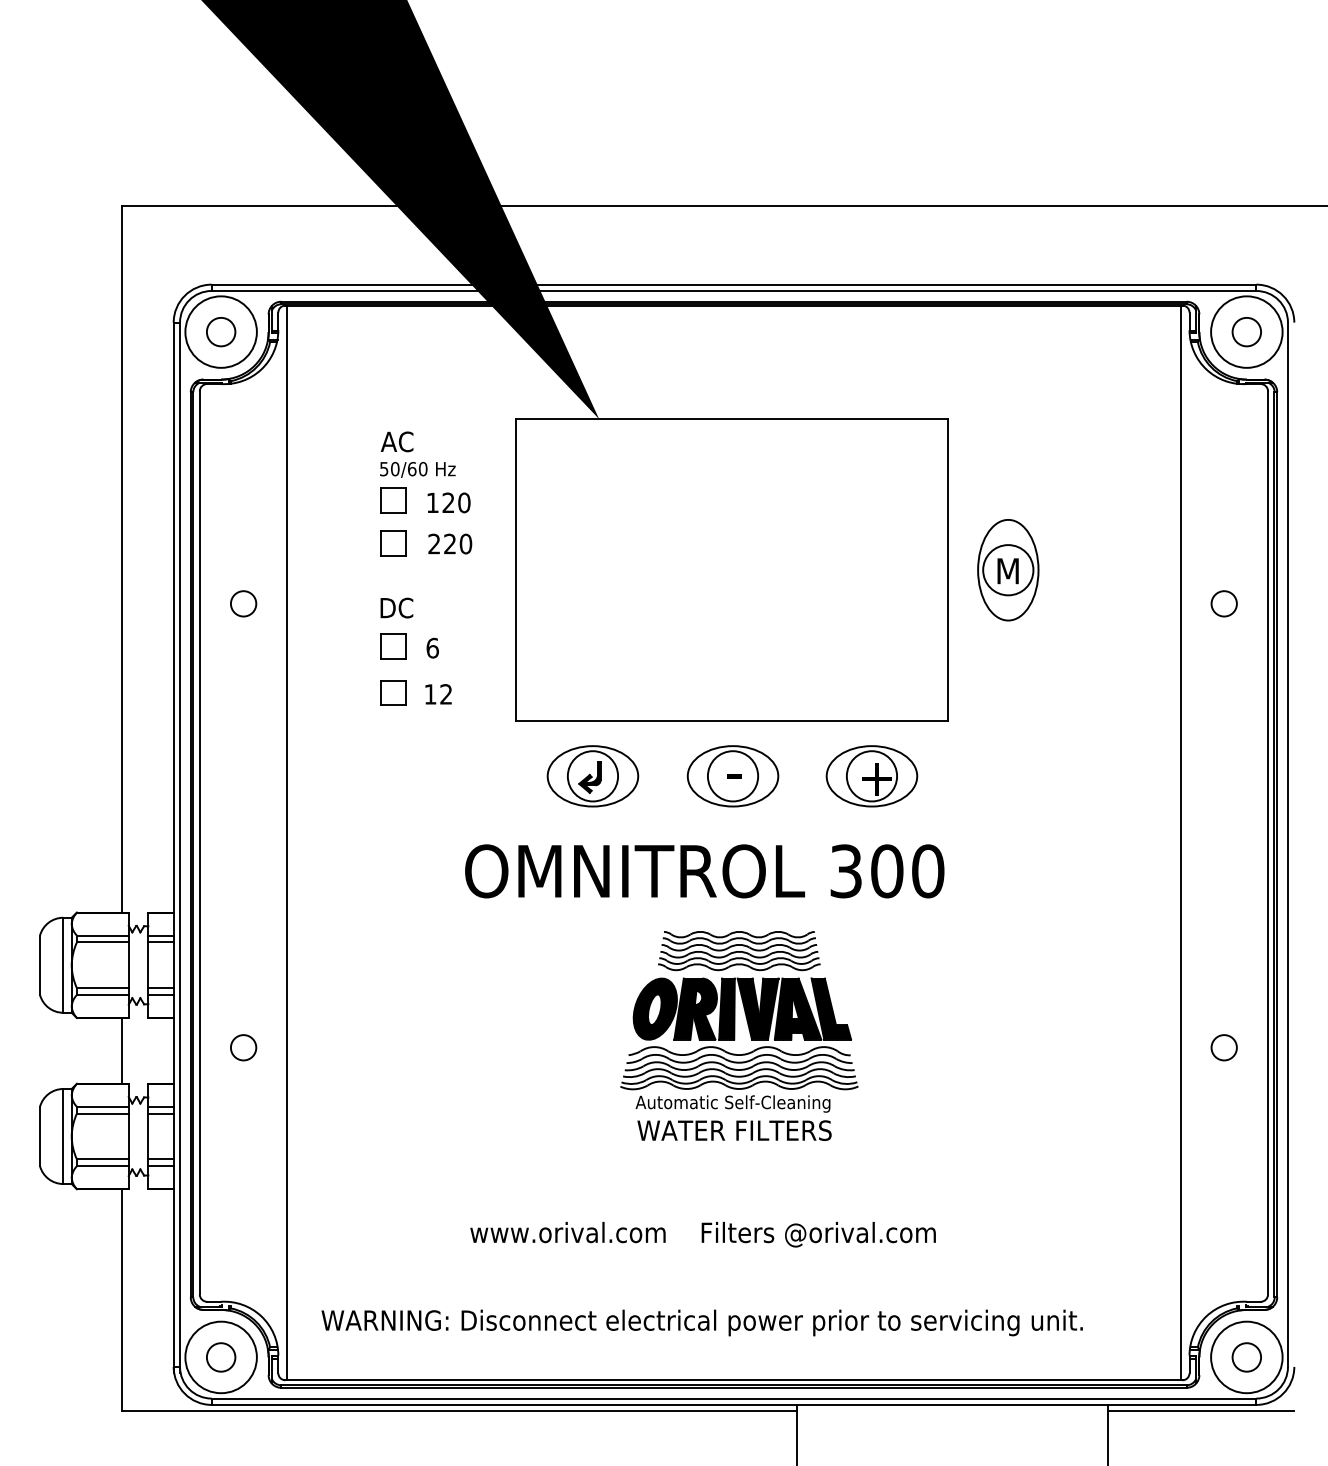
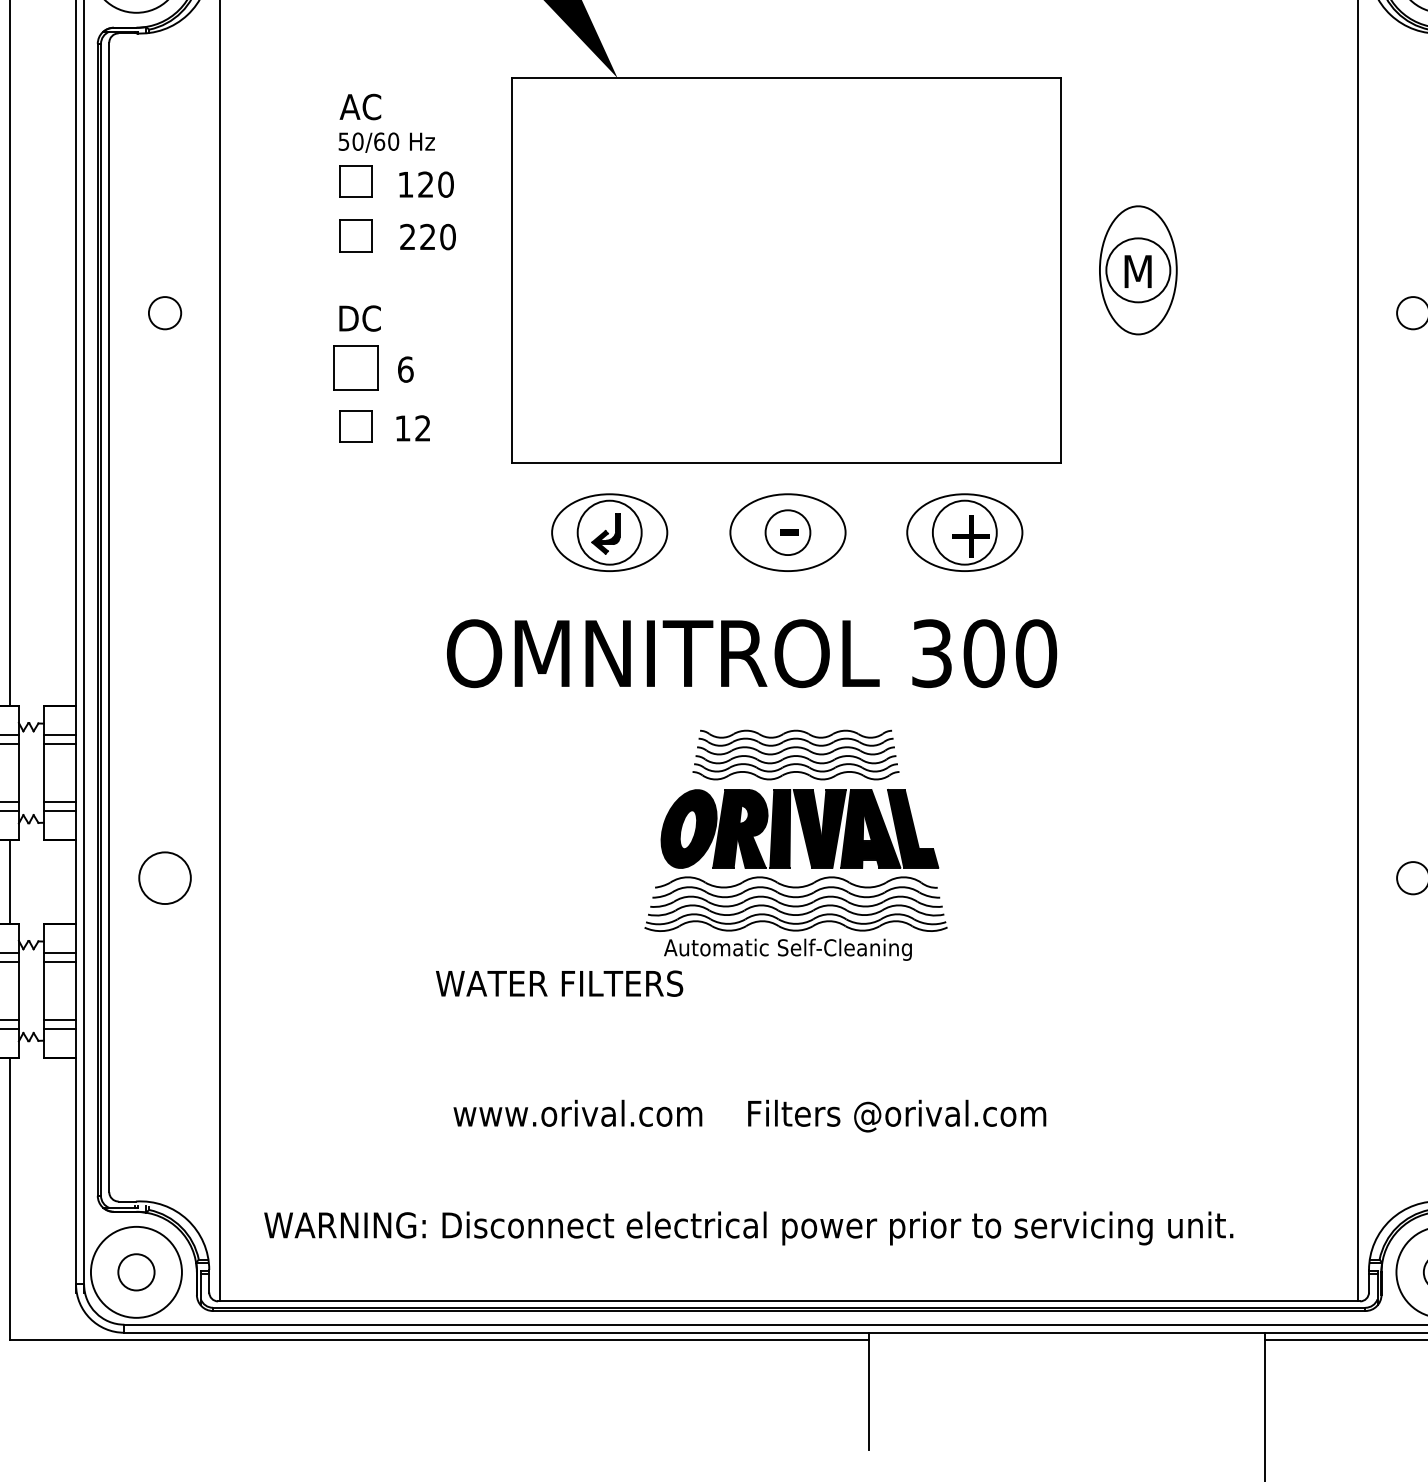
part: (393, 646) -> (355, 367), size x1.4
circle: (732, 776) -> (787, 532), size x0.7
circle: (243, 1047) -> (164, 877), size x1.6
text: (734, 1130) -> (559, 983), moved

